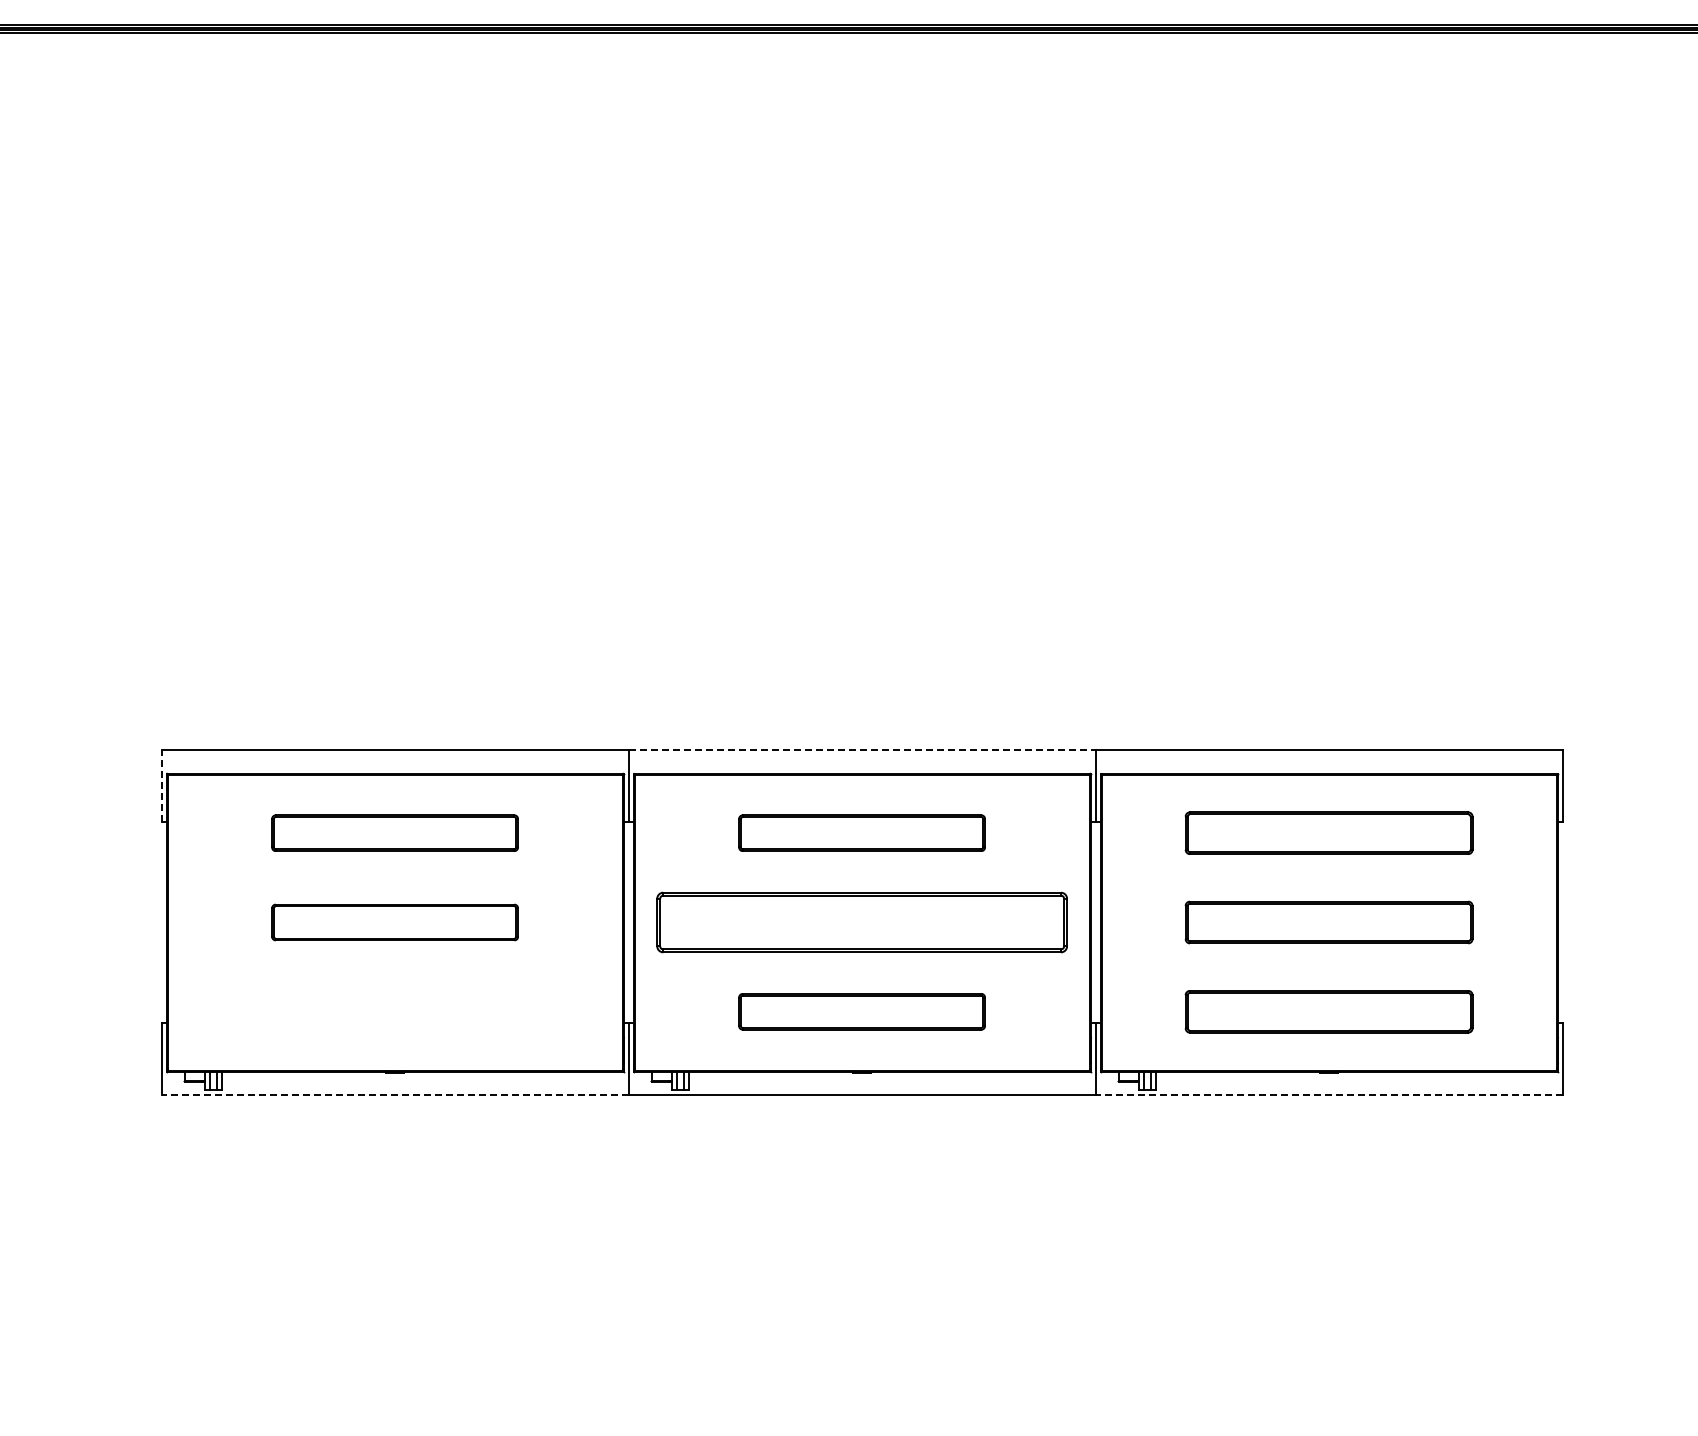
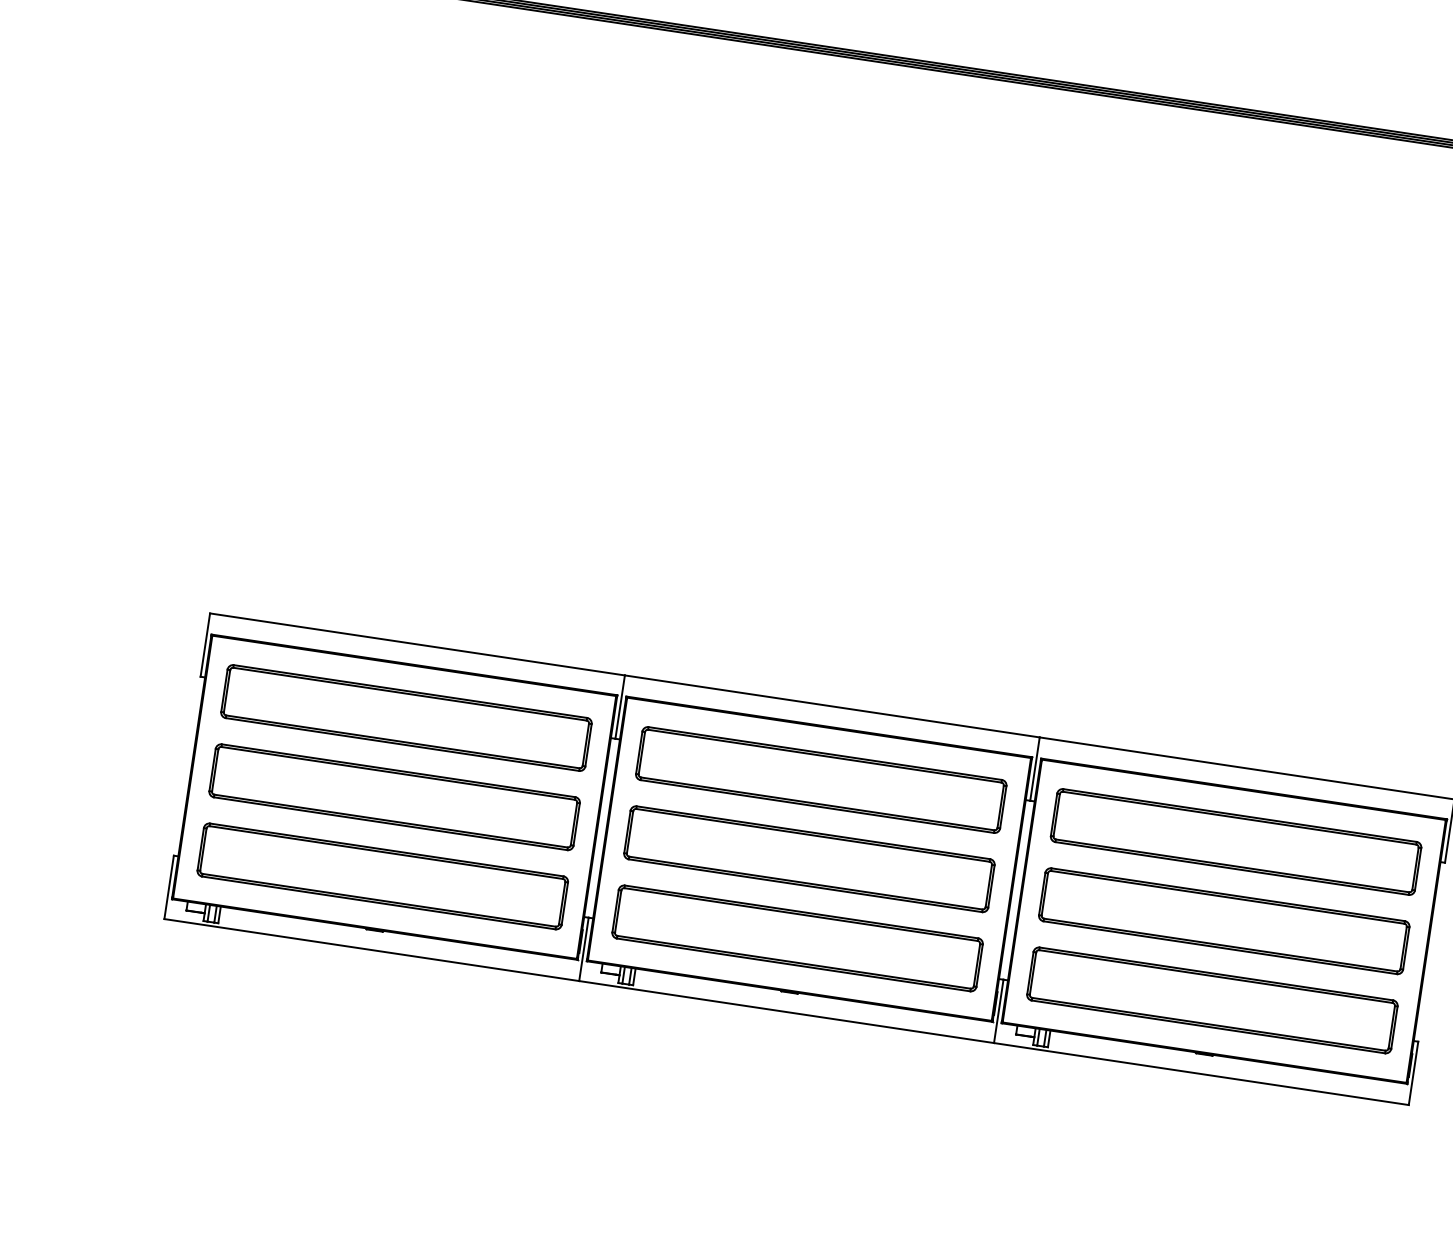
line: (862, 750) -> (832, 706), dashed -> solid
line: (161, 786) -> (205, 645), dashed -> solid
part: (394, 832) -> (405, 717), size x1.67
part: (861, 832) -> (820, 779), size x1.67
part: (1328, 832) -> (1235, 841), size x1.43
part: (394, 922) -> (394, 797), size x1.67
part: (1328, 922) -> (1223, 921), size x1.43
part: (394, 1011) -> (382, 876), added
part: (861, 1011) -> (797, 938), size x1.67
part: (1328, 1011) -> (1211, 1000), size x1.43
line: (395, 1094) -> (372, 950), dashed -> solid
line: (1328, 1094) -> (1200, 1073), dashed -> solid

